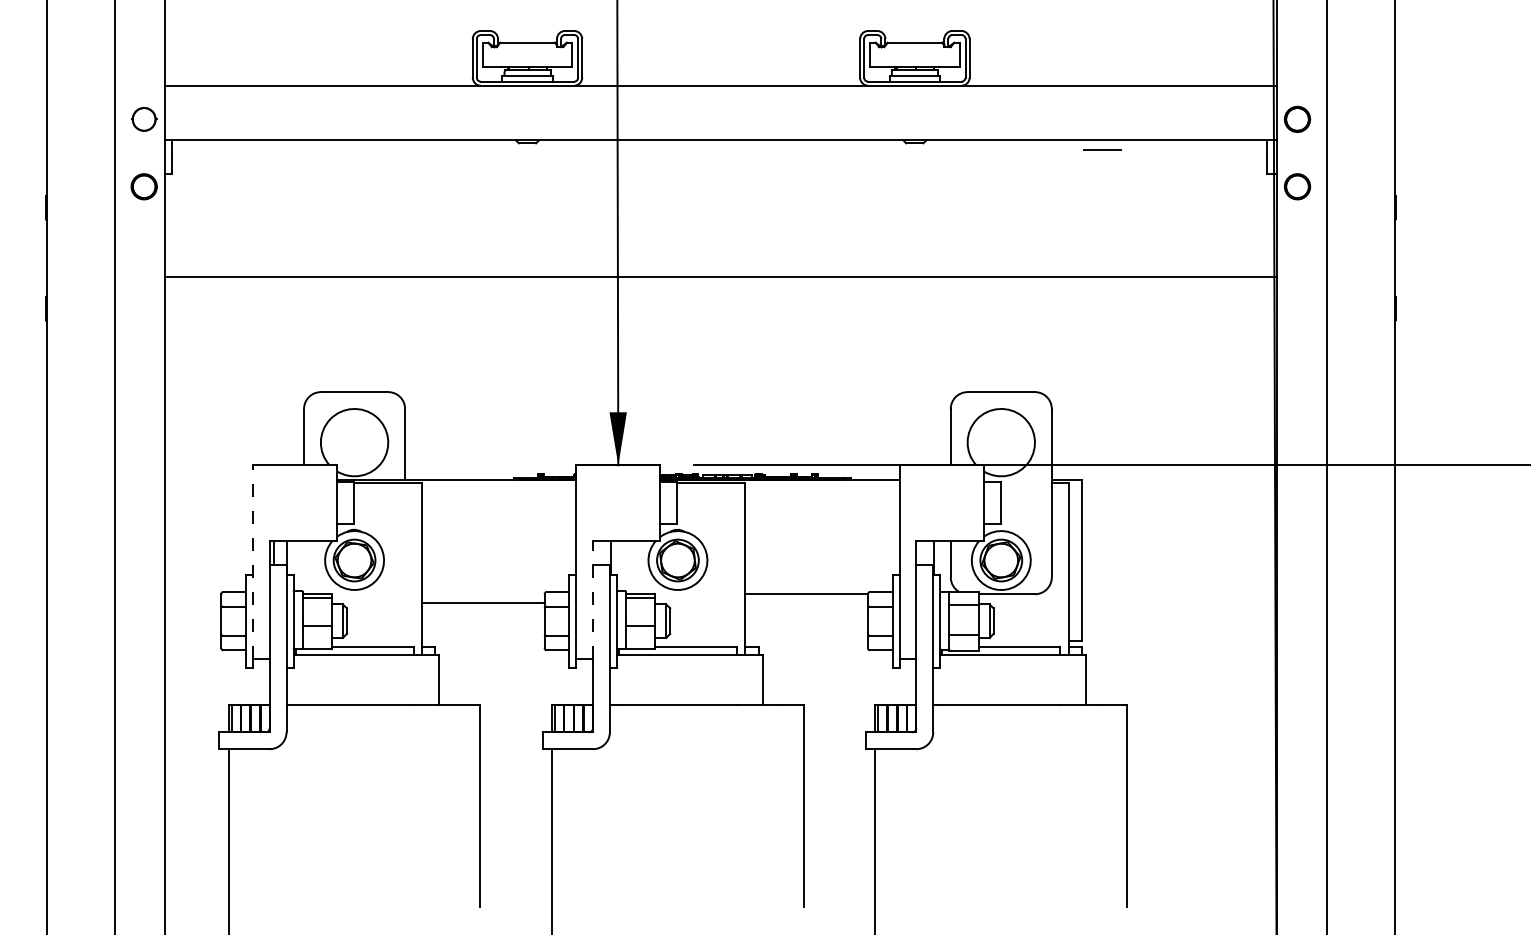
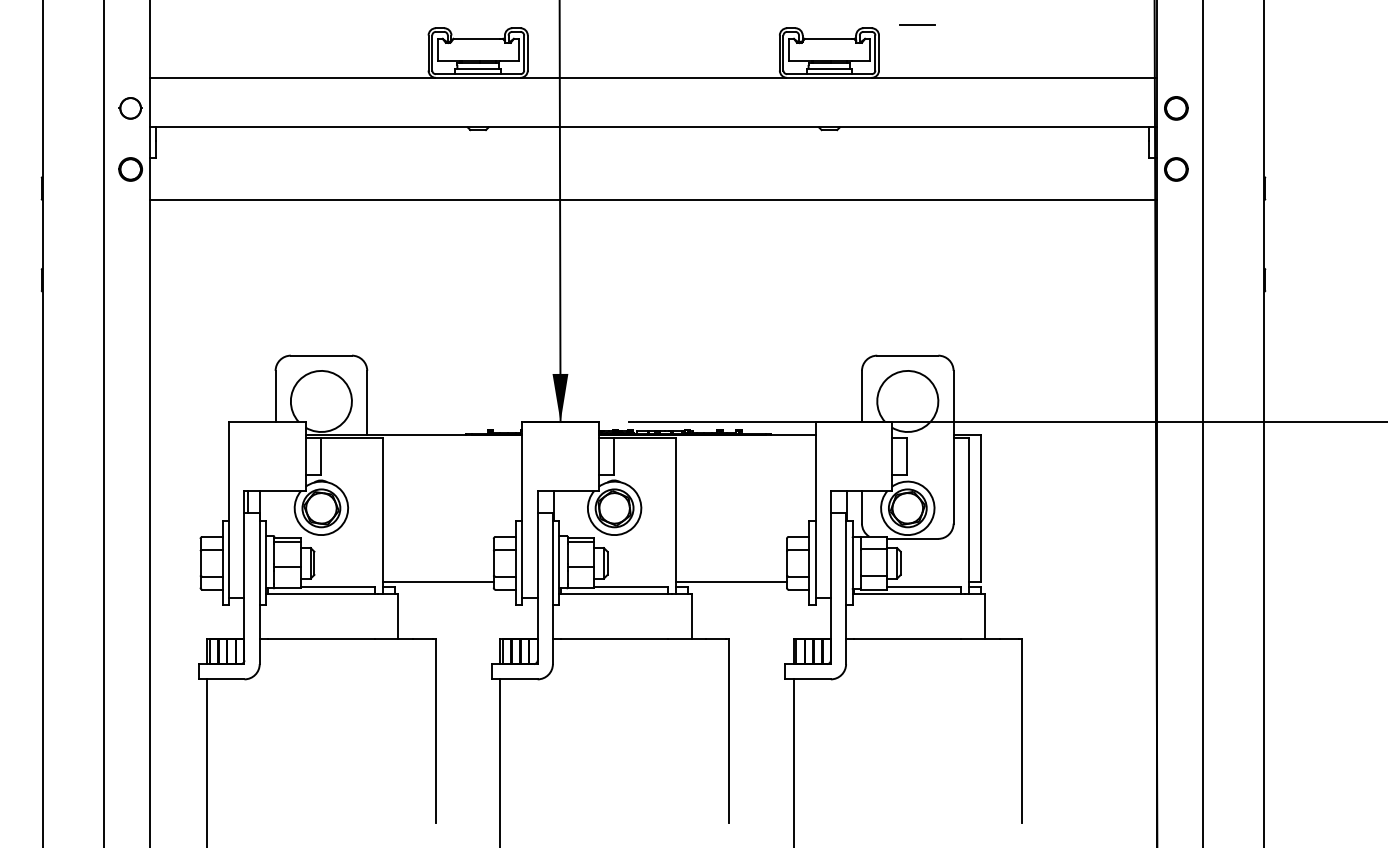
line: (1102, 149) -> (917, 24), moved
line: (720, 277) -> (653, 200), moved
line: (253, 561) -> (229, 509), dashed -> solid
line: (805, 593) -> (730, 581), moved
line: (592, 599) -> (537, 543), dashed -> solid
line: (482, 602) -> (437, 581), moved

